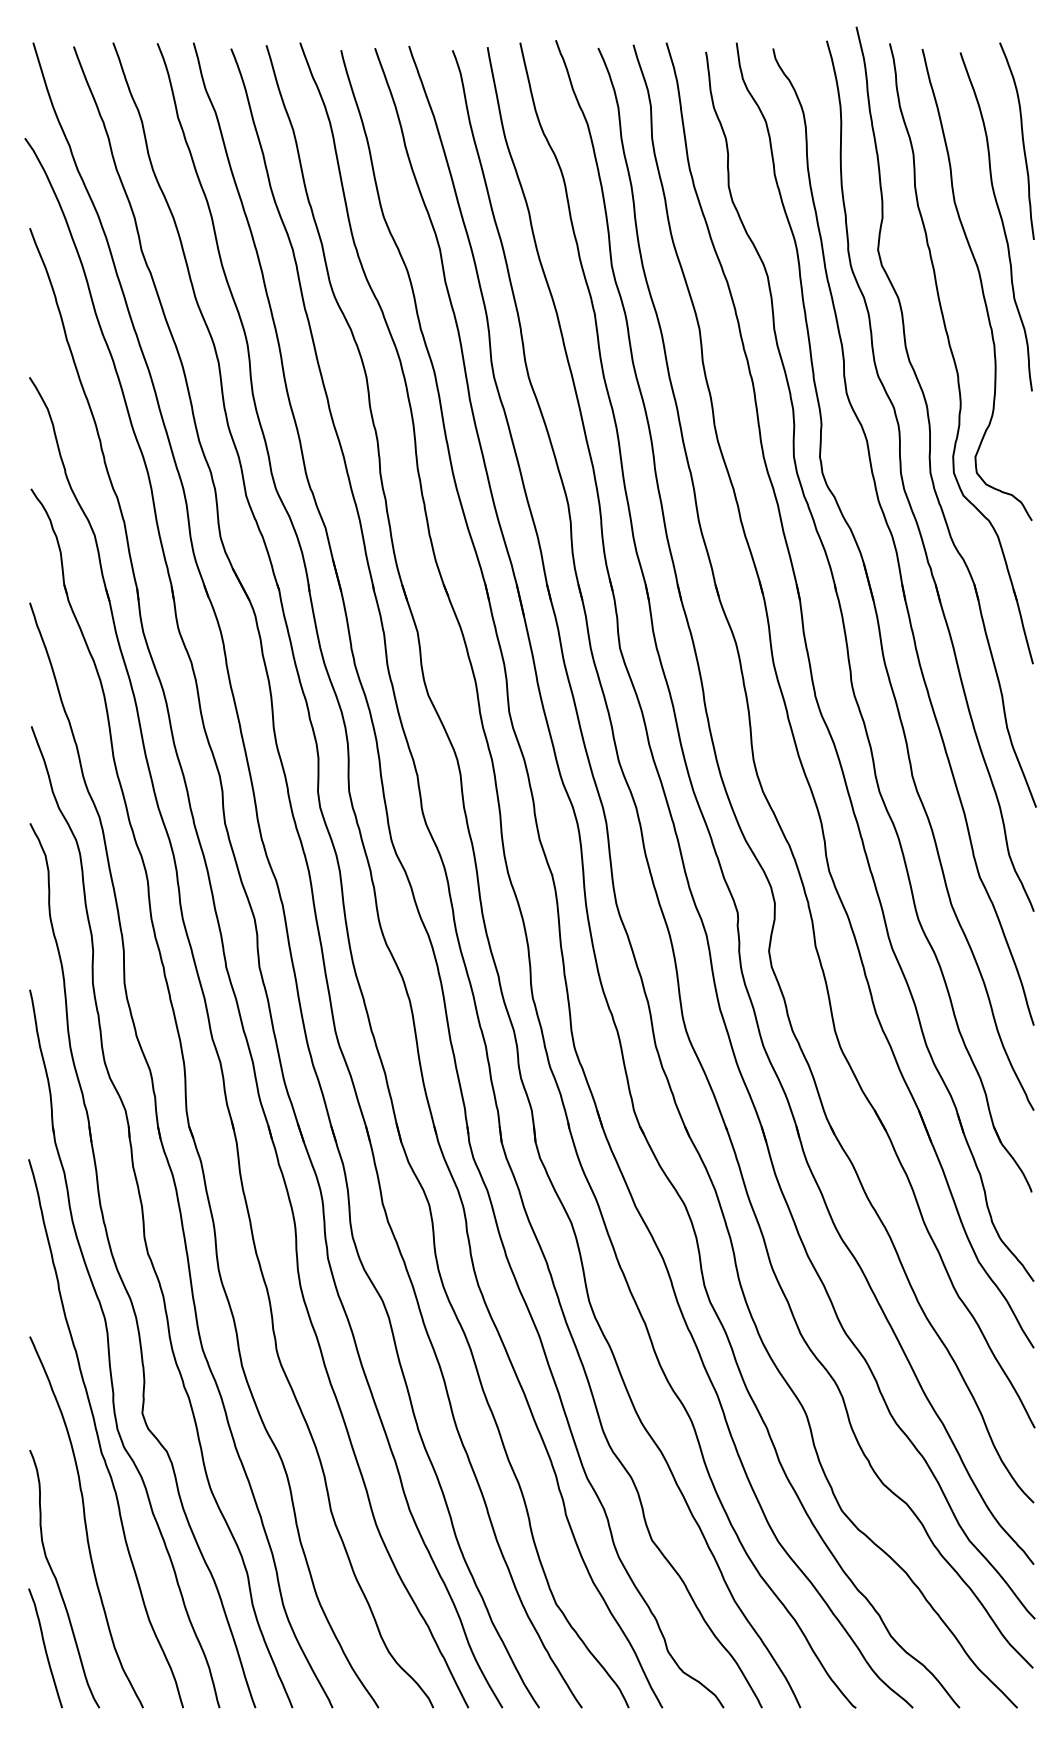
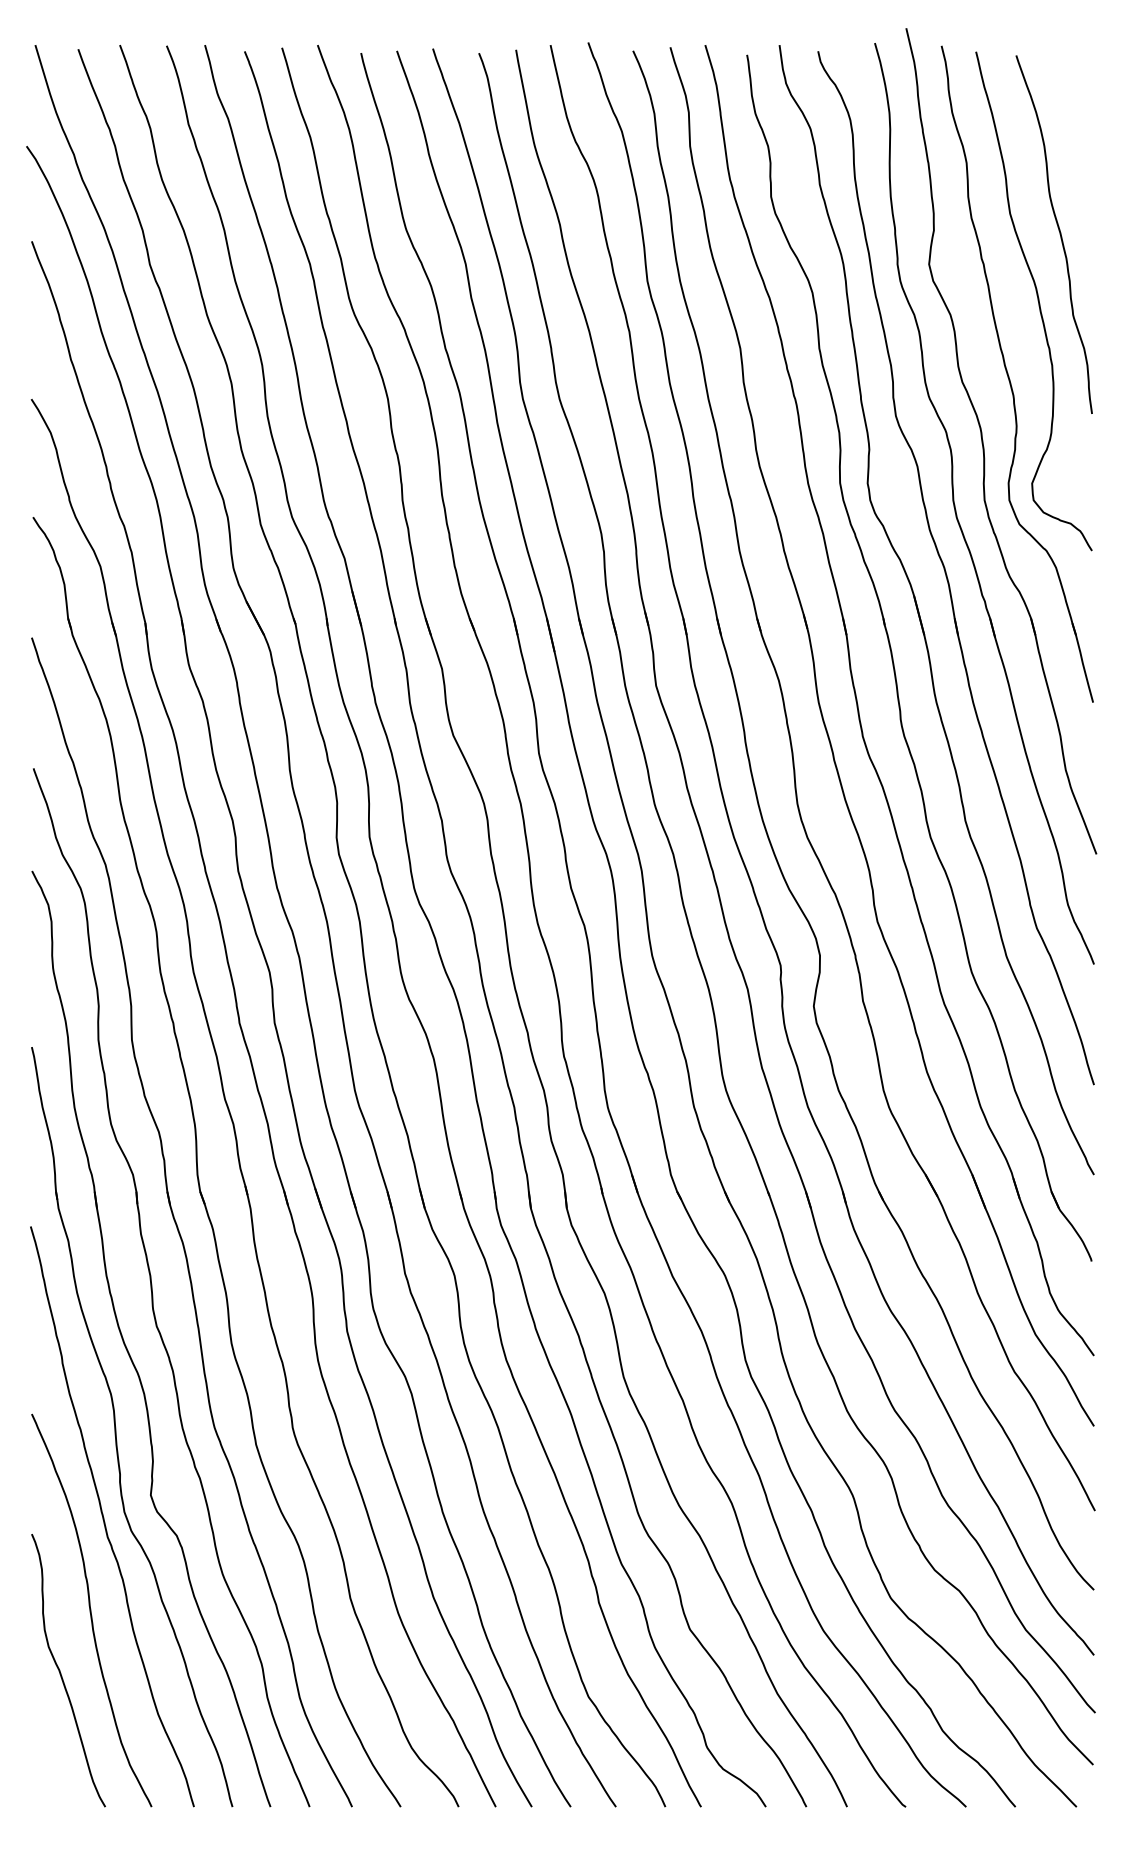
curve: (1022, 141) -> (1081, 149), removed
curve: (45, 1648) -> (48, 1743), removed

